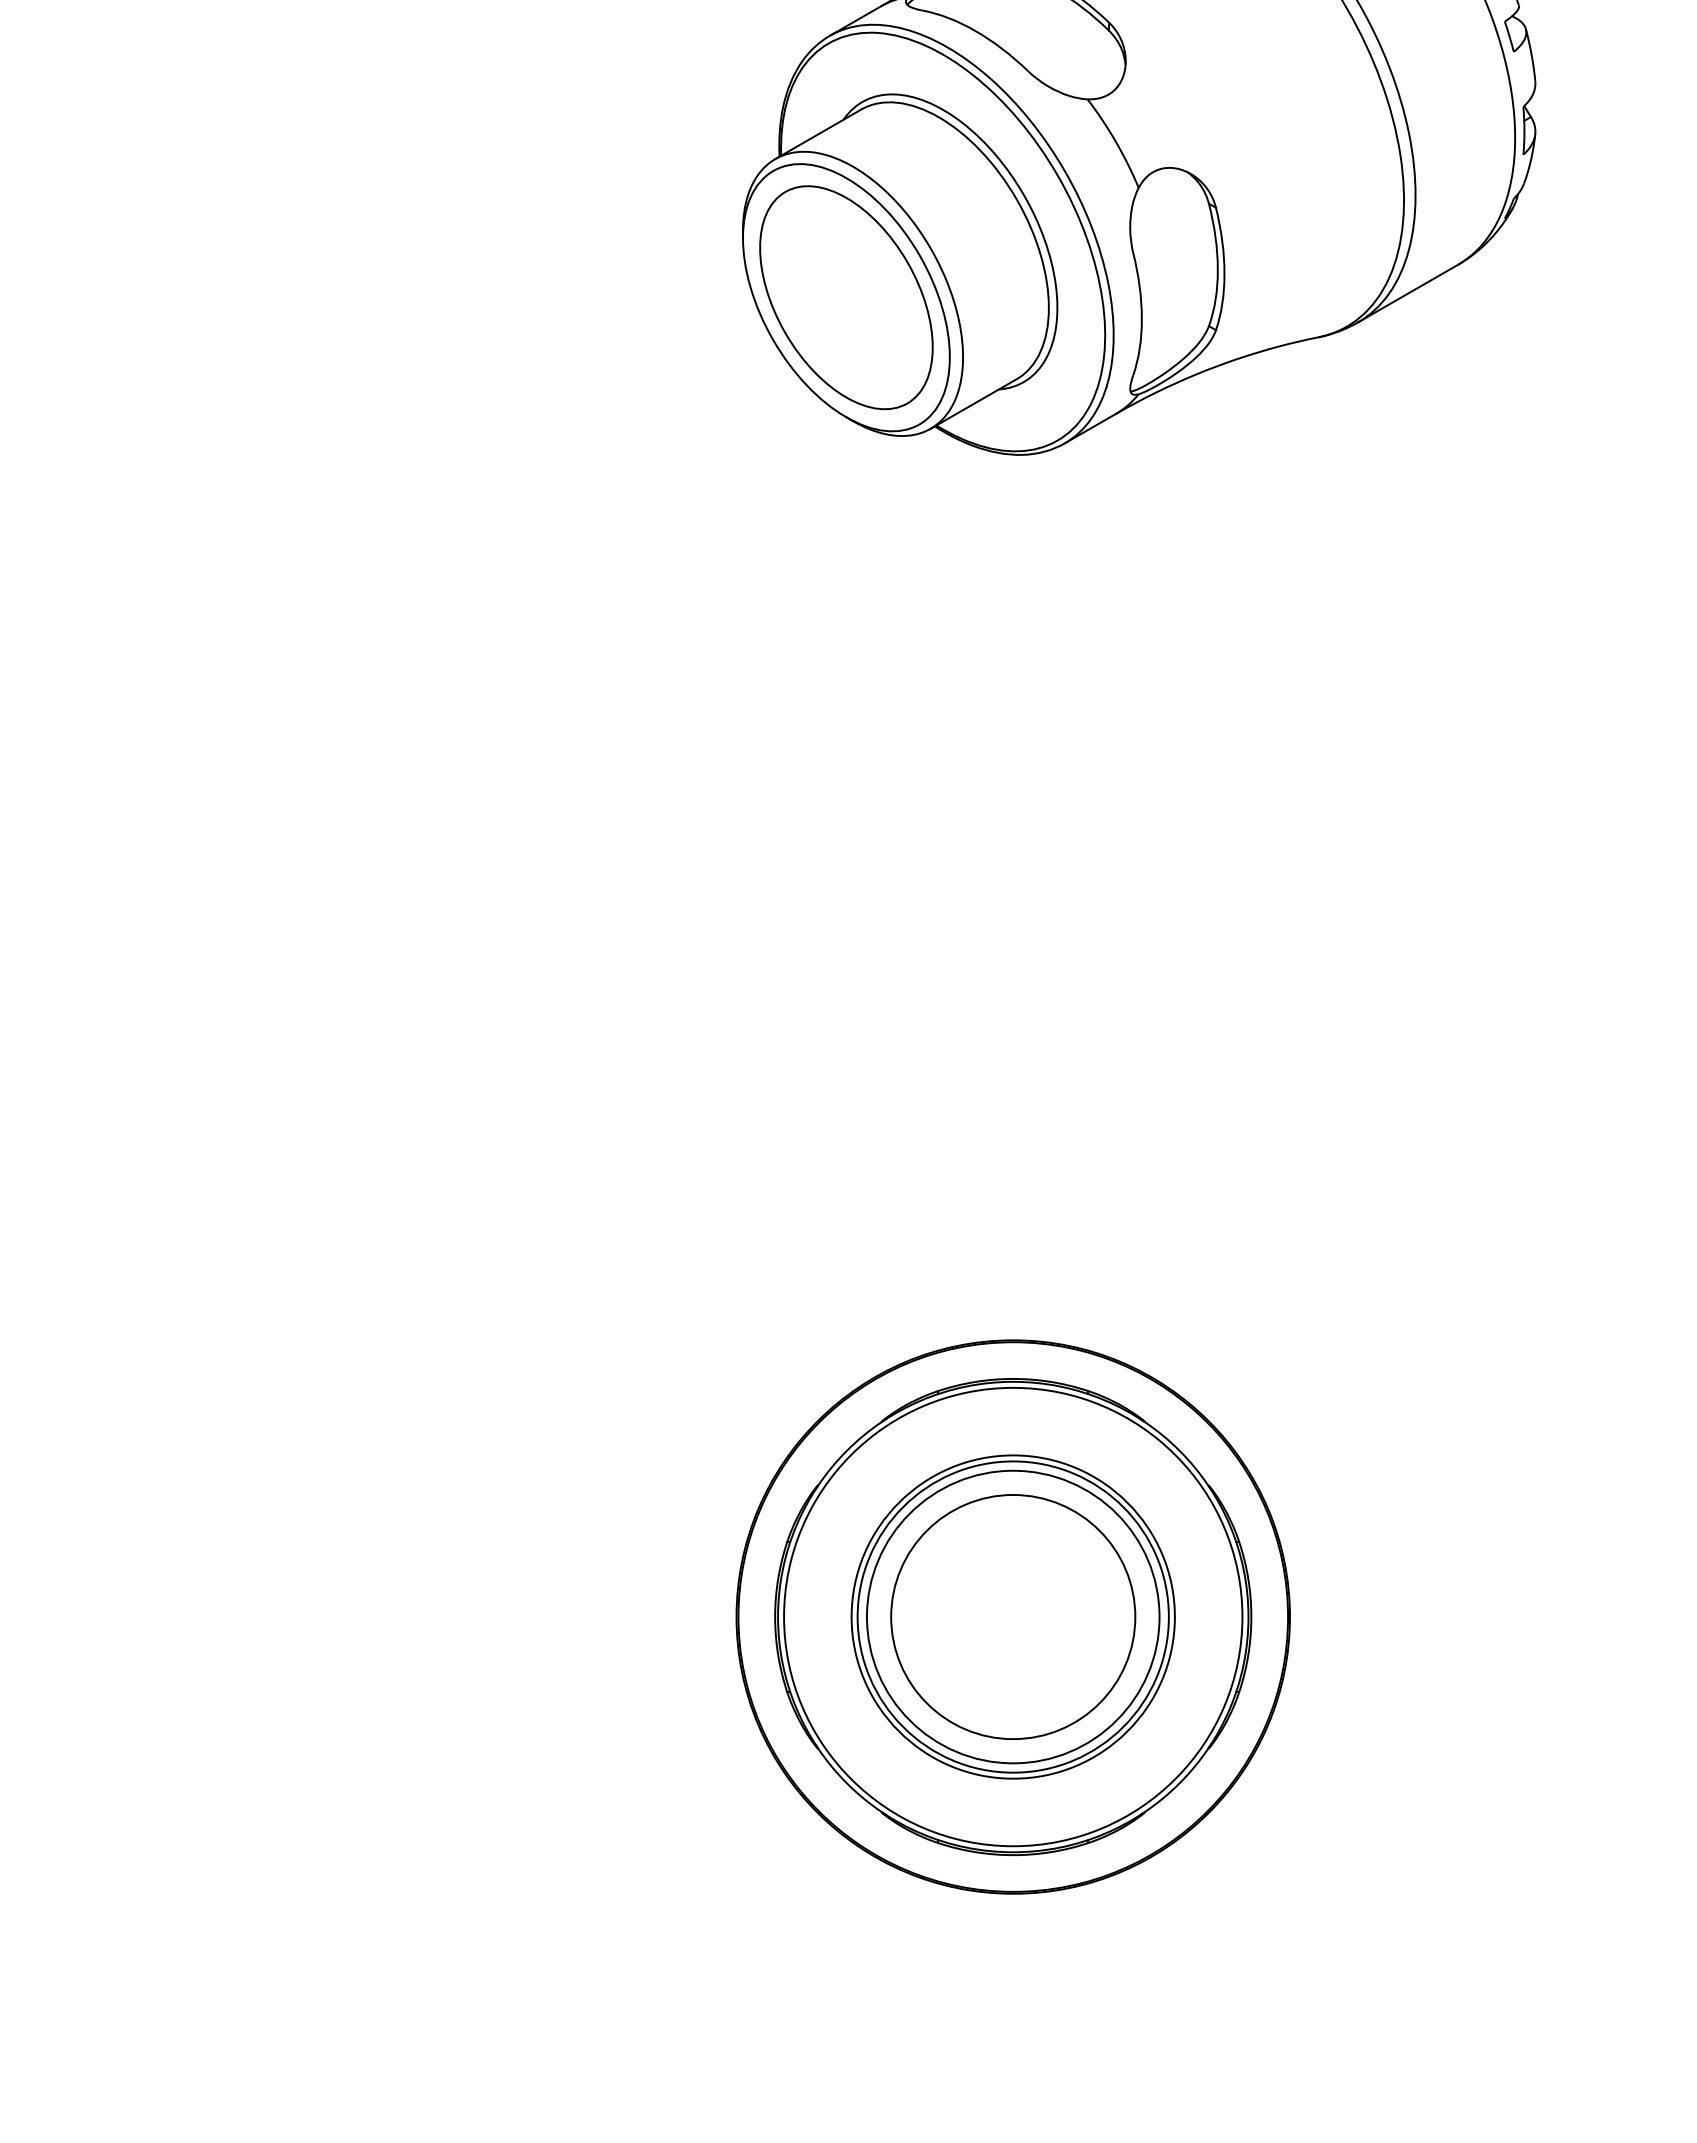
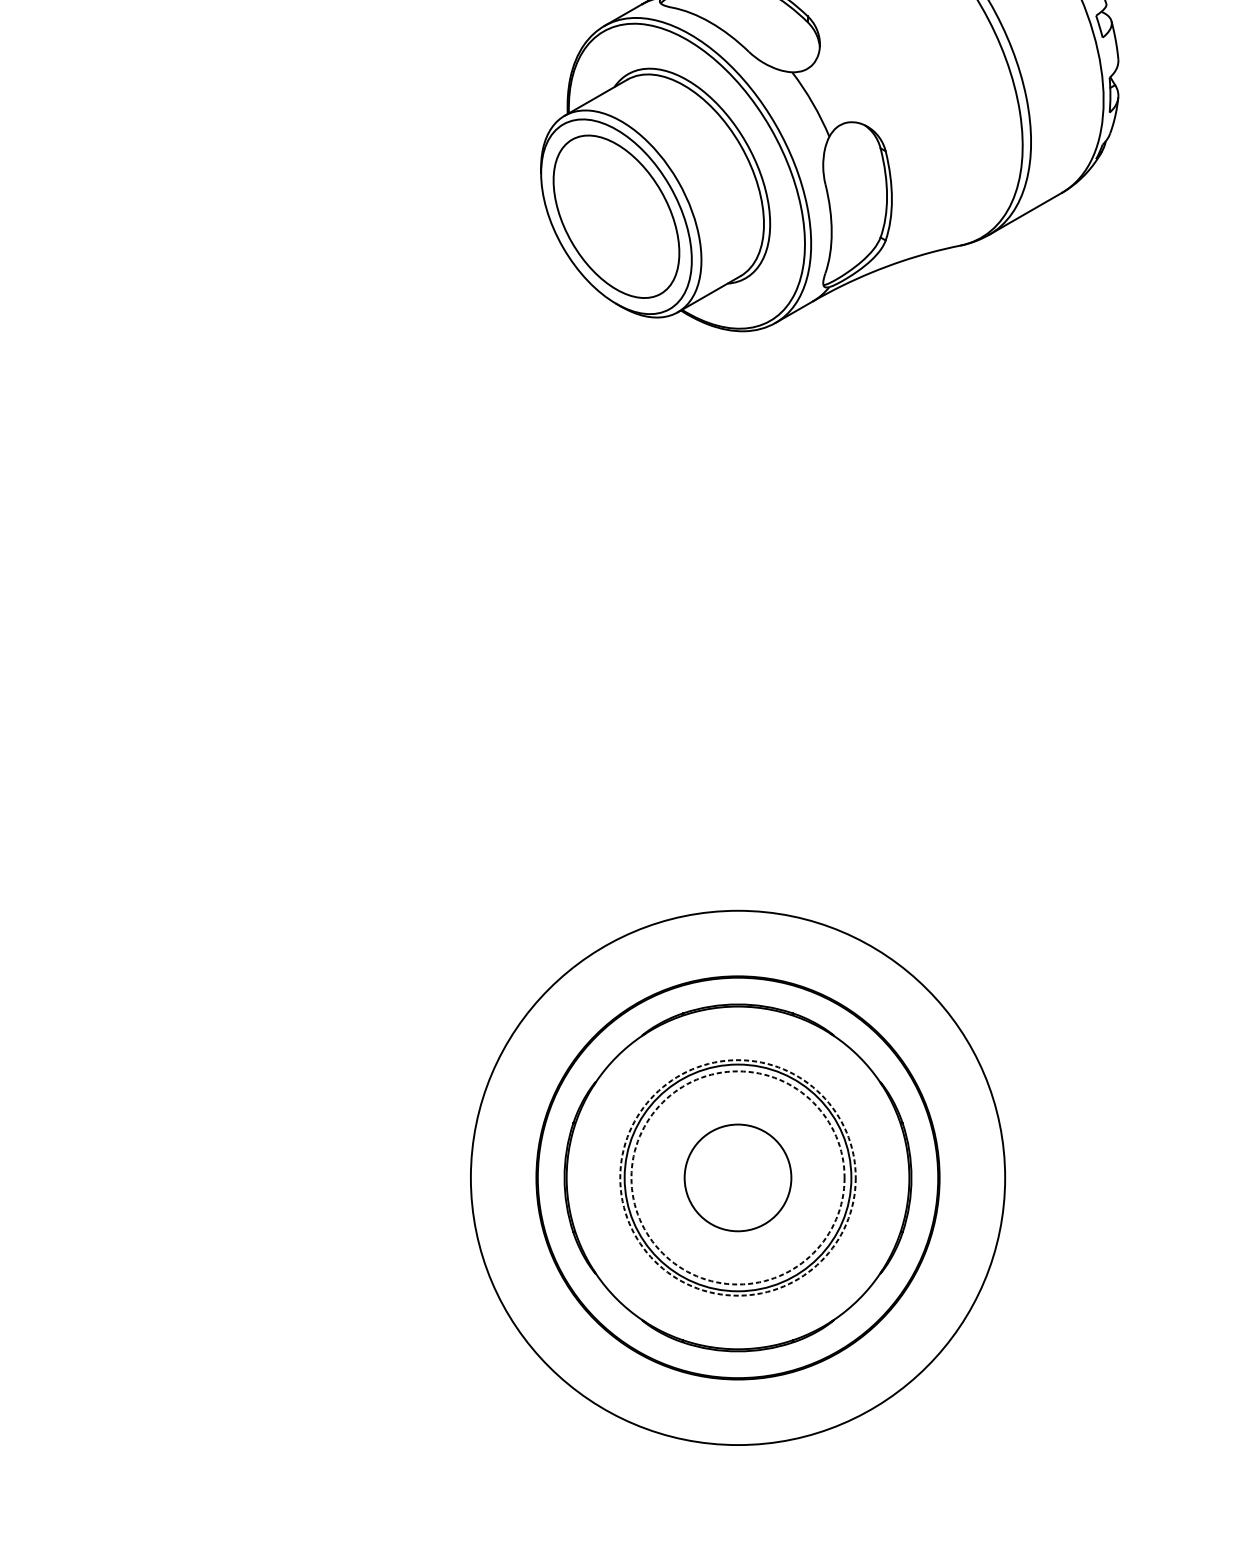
circle: (1012, 1616) -> (737, 1177), solid -> dashed
circle: (1012, 1616) -> (737, 1177), solid -> dashed
circle: (1013, 1616) -> (738, 1177), size x0.6
circle: (1013, 1616) -> (738, 1177), size x1.6

